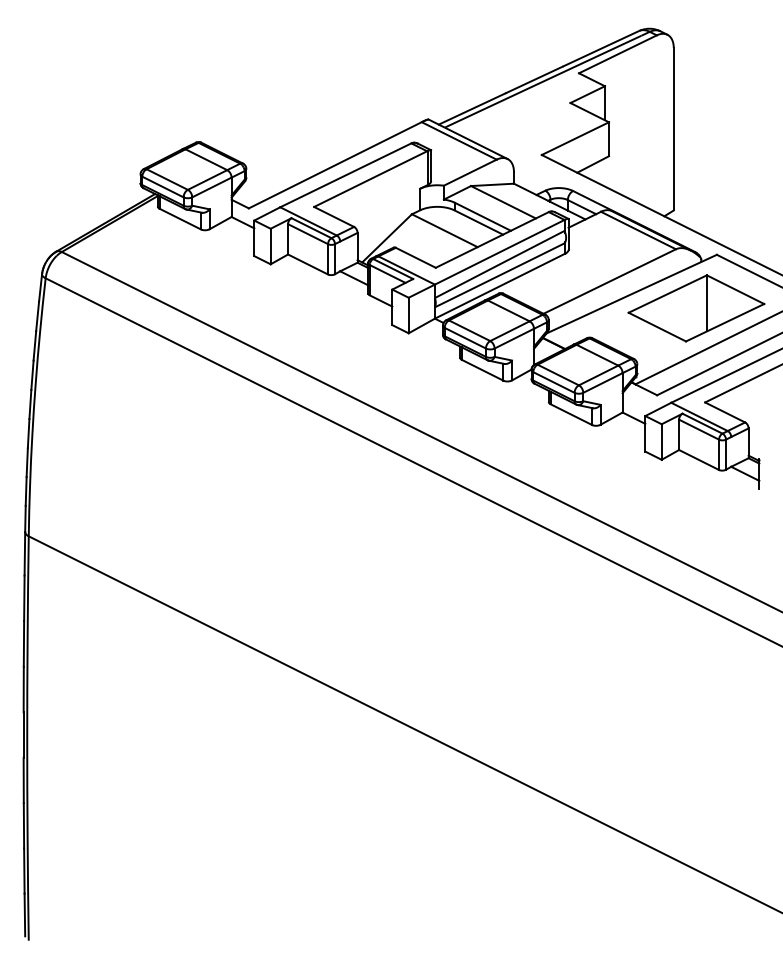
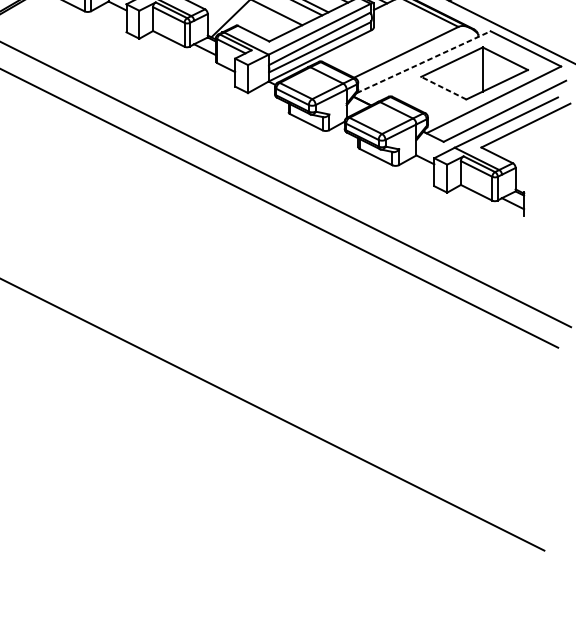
line: (631, 294) -> (423, 62), solid -> dashed
line: (656, 326) -> (443, 87), solid -> dashed

